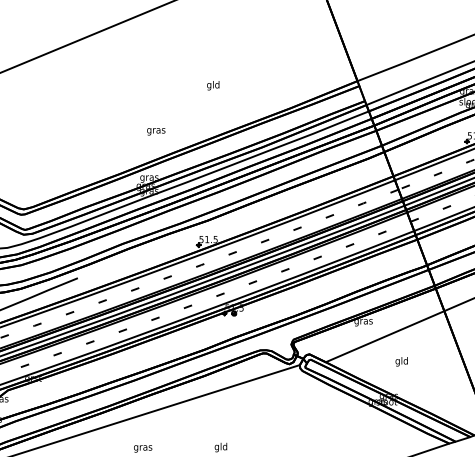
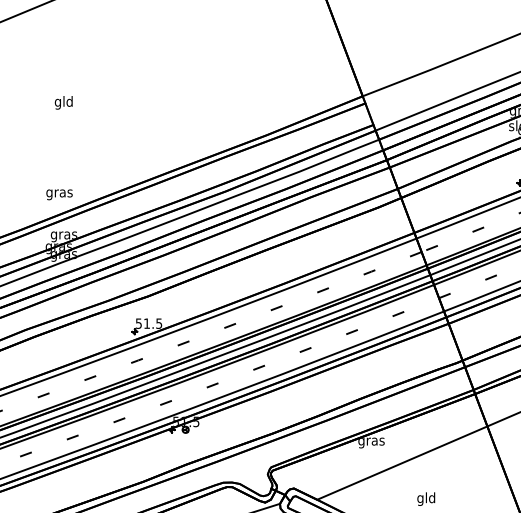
text: (213, 85) -> (64, 102), moved
text: (156, 131) -> (59, 194), moved

